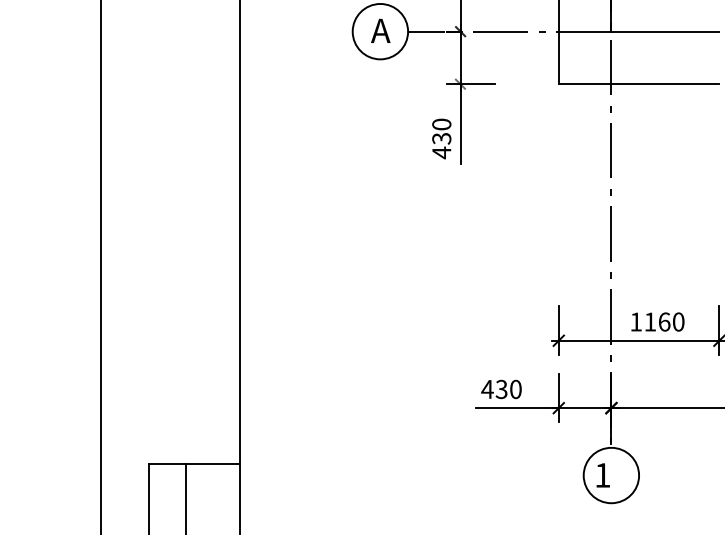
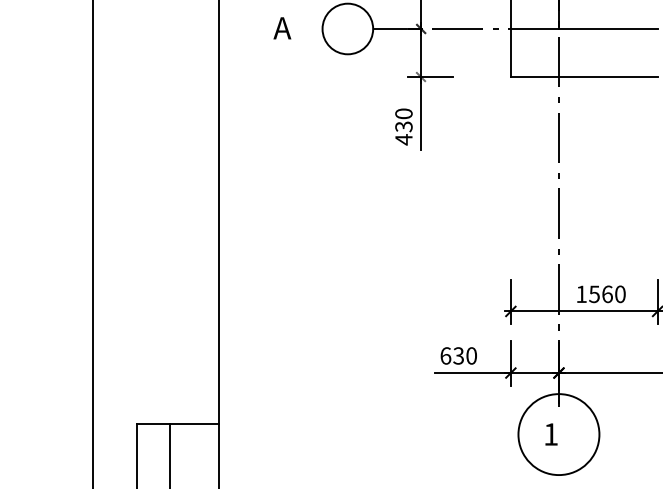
text: (380, 30) -> (282, 27), moved
text: (650, 321) -> (594, 293), 1160 -> 1560
text: (487, 389) -> (445, 355), 430 -> 630
circle: (611, 475) -> (559, 434), size x1.6

